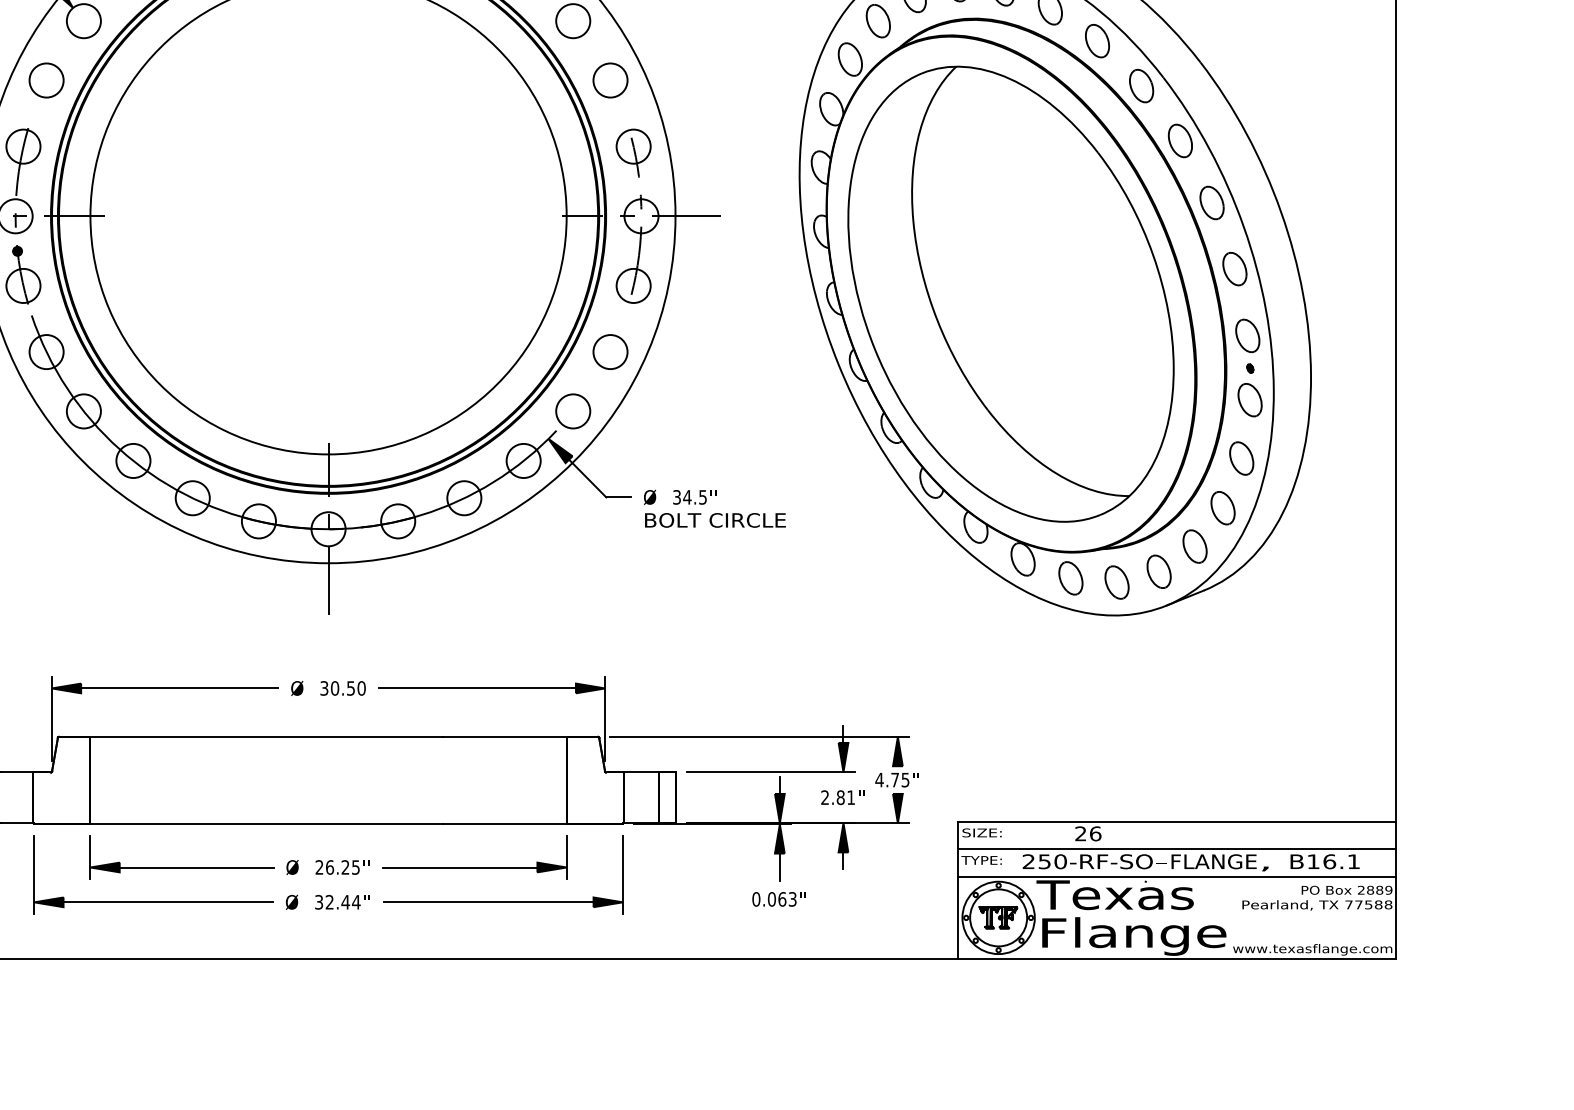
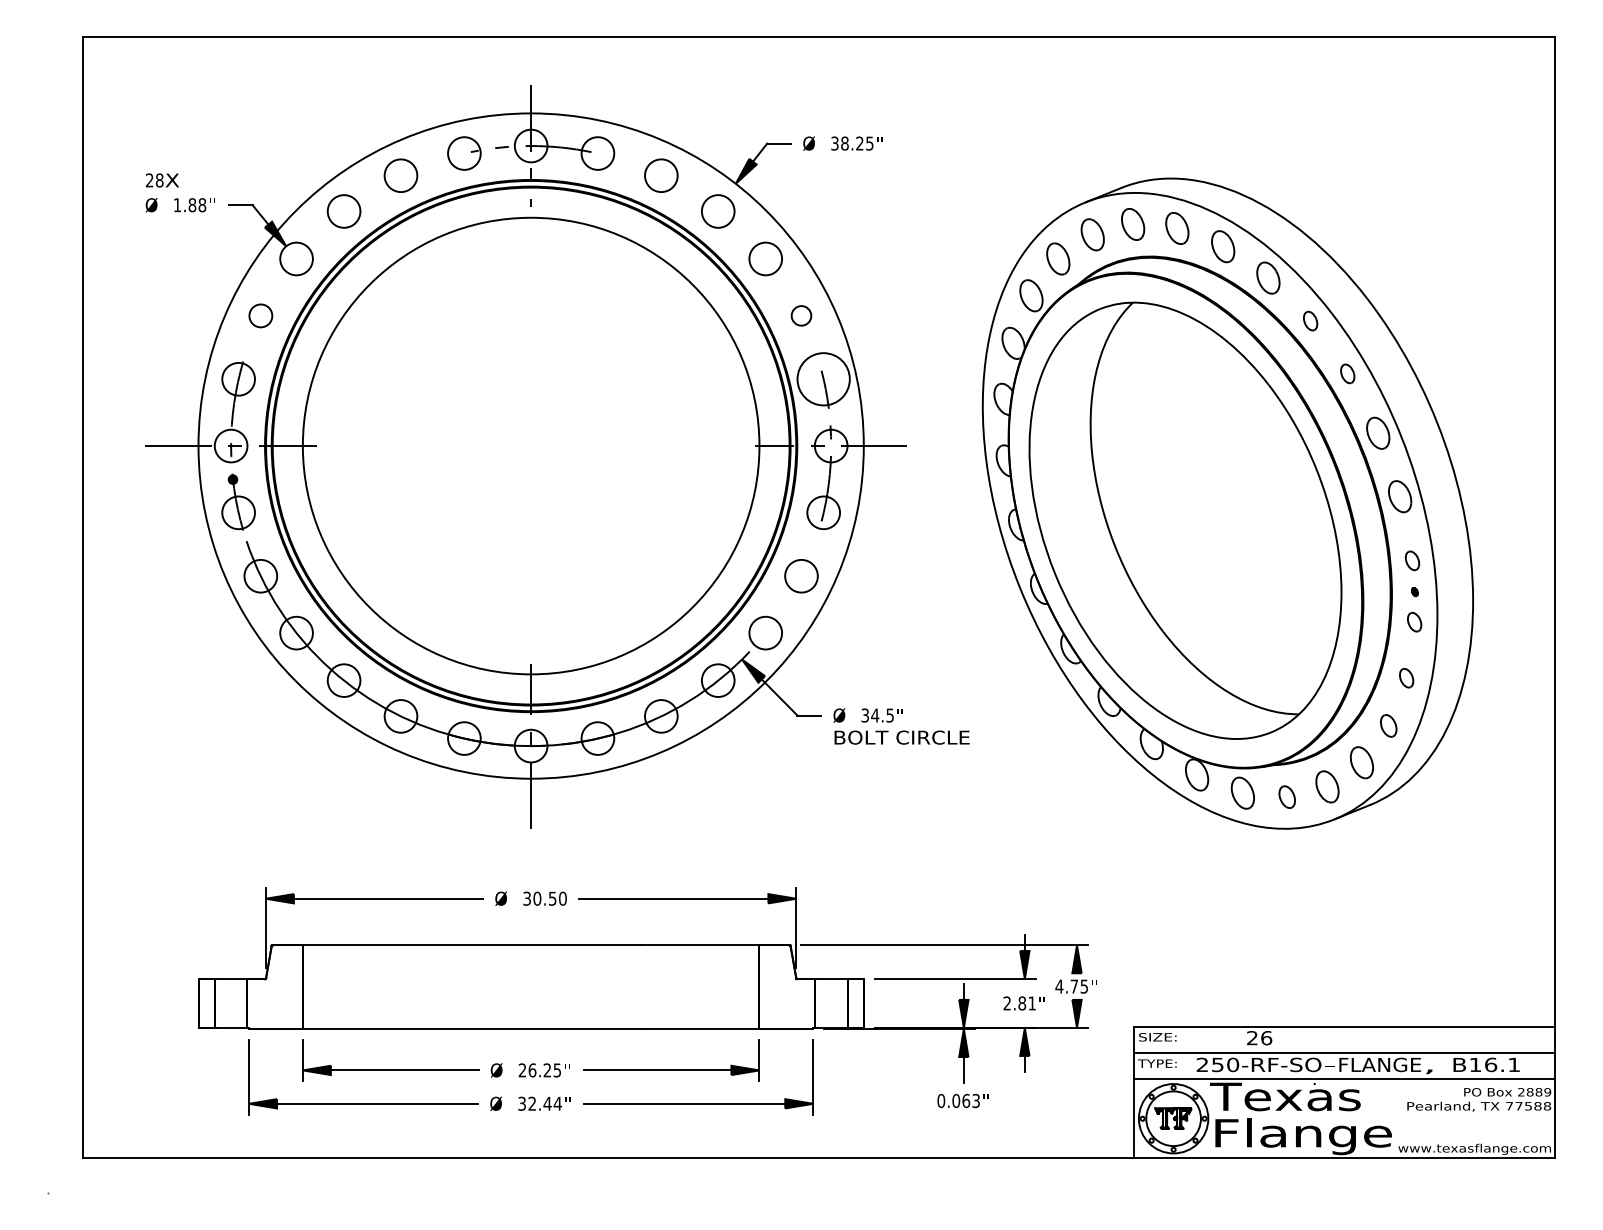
circle: (46, 80) -> (260, 315), size x0.7
circle: (610, 80) -> (801, 315), size x0.6
part: (1141, 85) -> (1310, 320), size x0.6
part: (1180, 140) -> (1347, 373), size x0.6
circle: (633, 145) -> (823, 378), size x1.6
part: (1247, 335) -> (1412, 560), size x0.6
part: (1249, 399) -> (1414, 621), size x0.6
part: (1241, 457) -> (1406, 677), size x0.6
part: (1222, 507) -> (1388, 725), size x0.7
part: (1117, 581) -> (1287, 796), size x0.7

